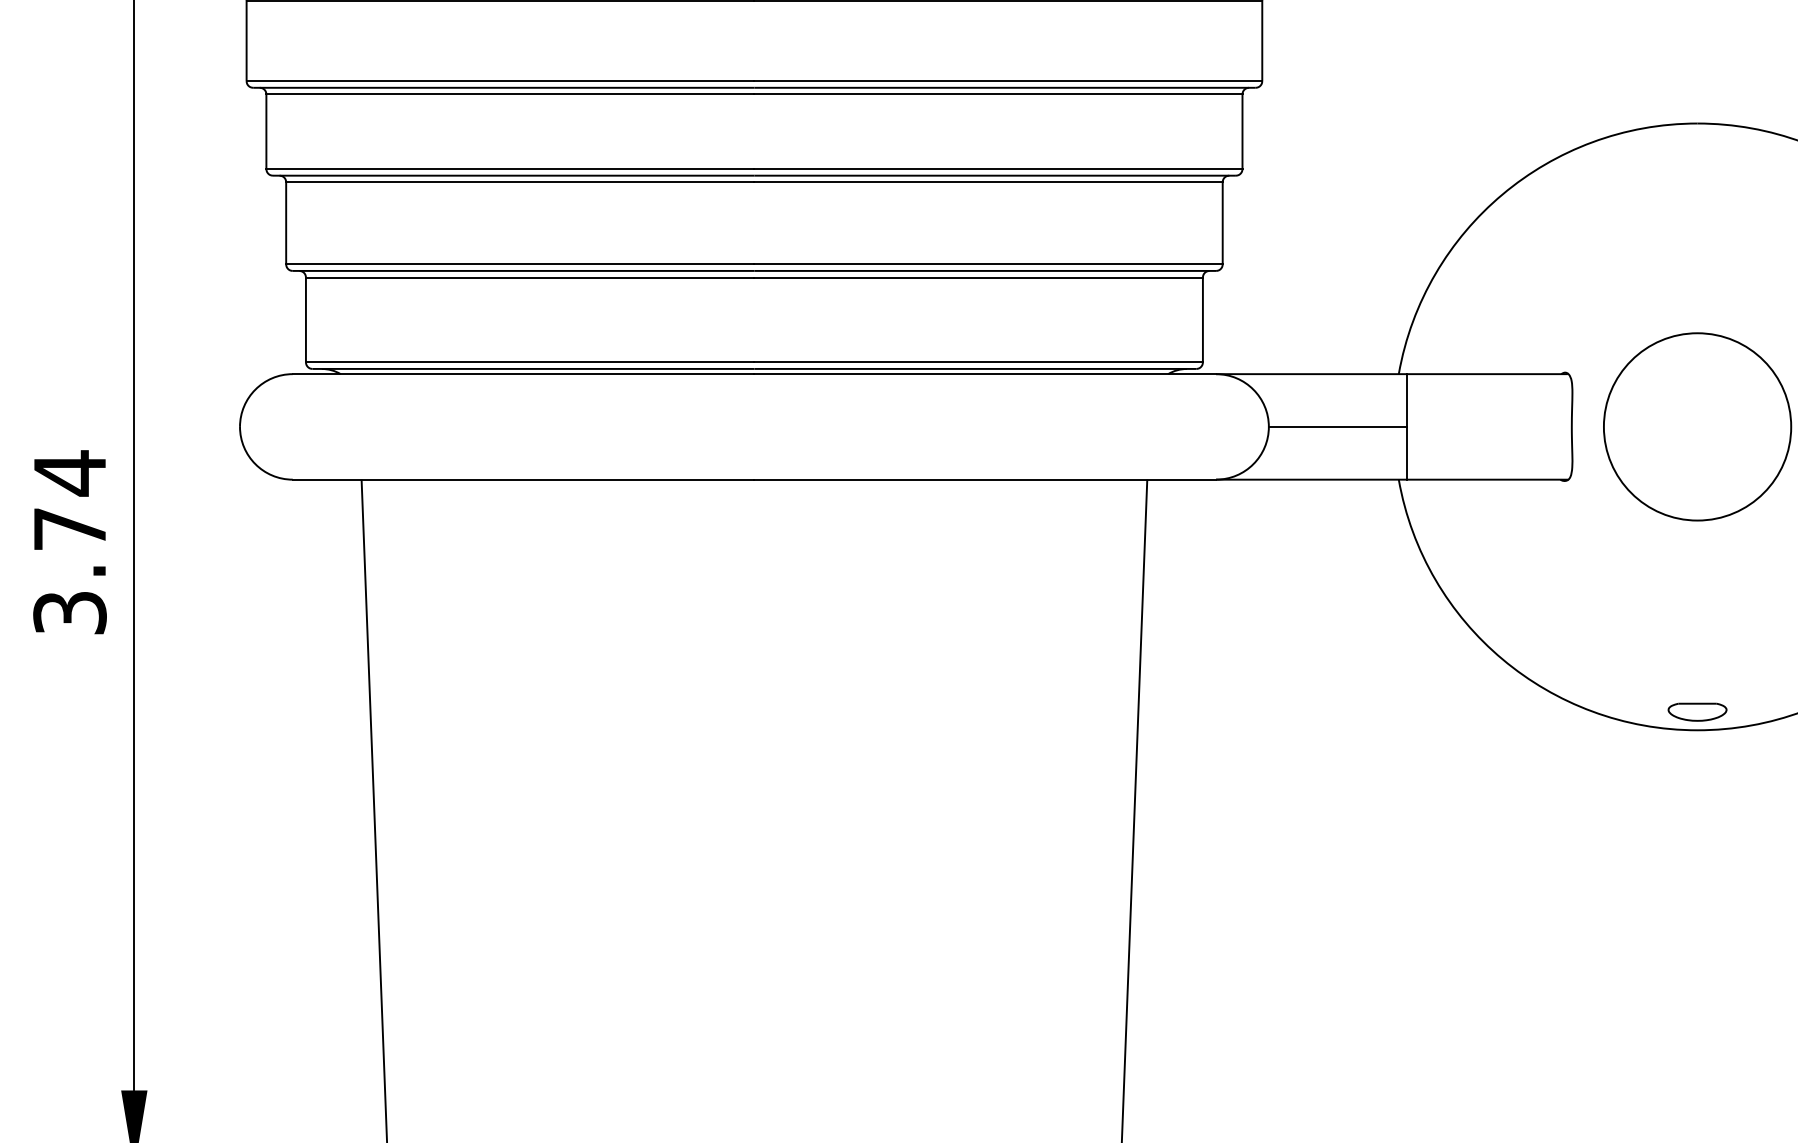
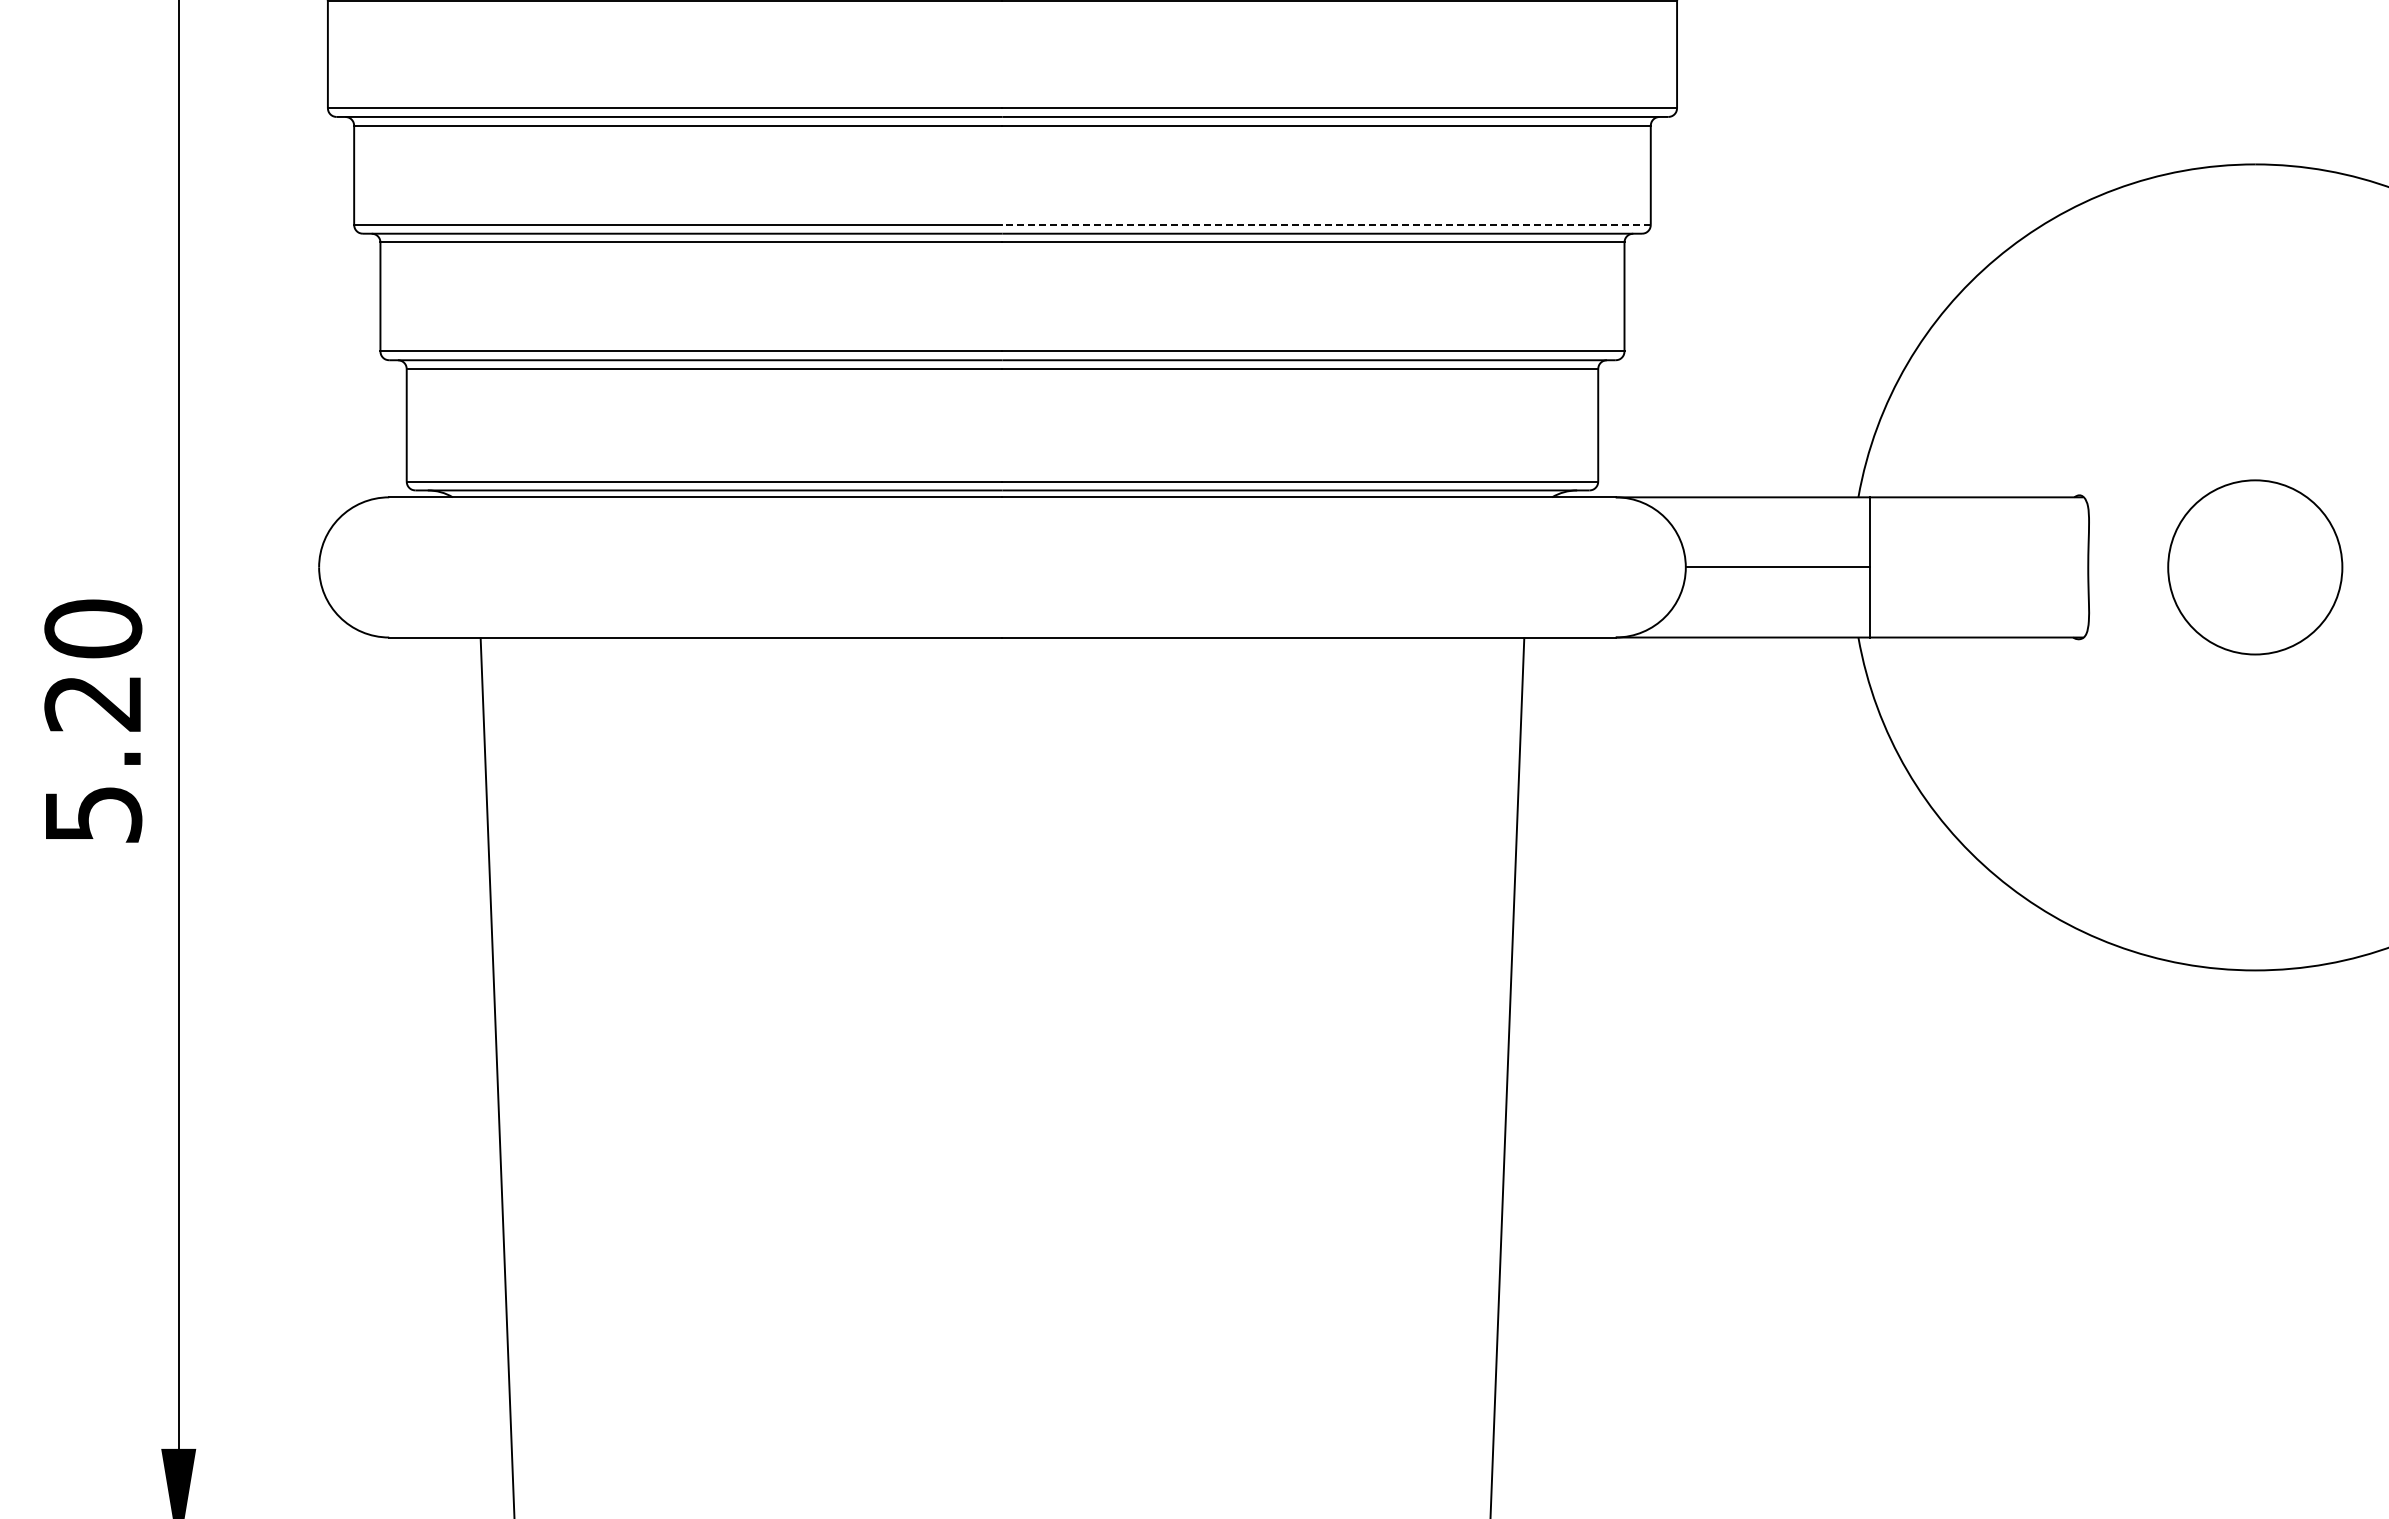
line: (998, 168) -> (1326, 224), solid -> dashed
circle: (1696, 426) -> (2254, 567), size x0.7
text: (70, 542) -> (93, 720), 3.74 -> 5.20
part: (1697, 712) -> (2255, 946), removed

